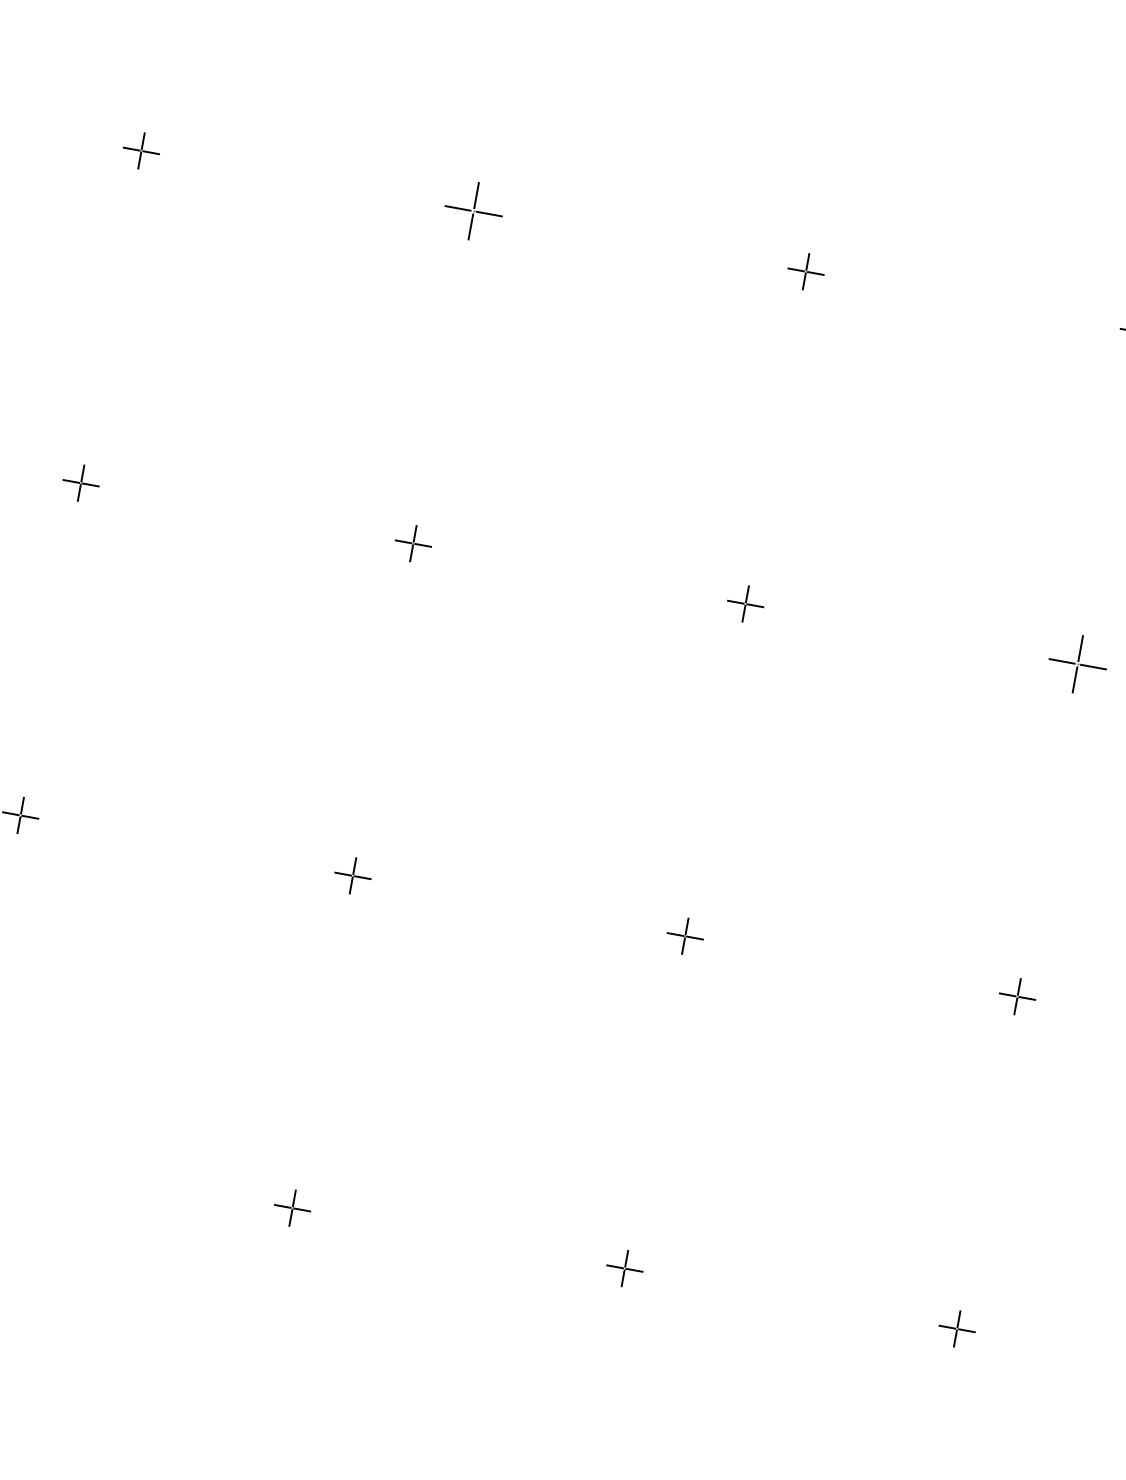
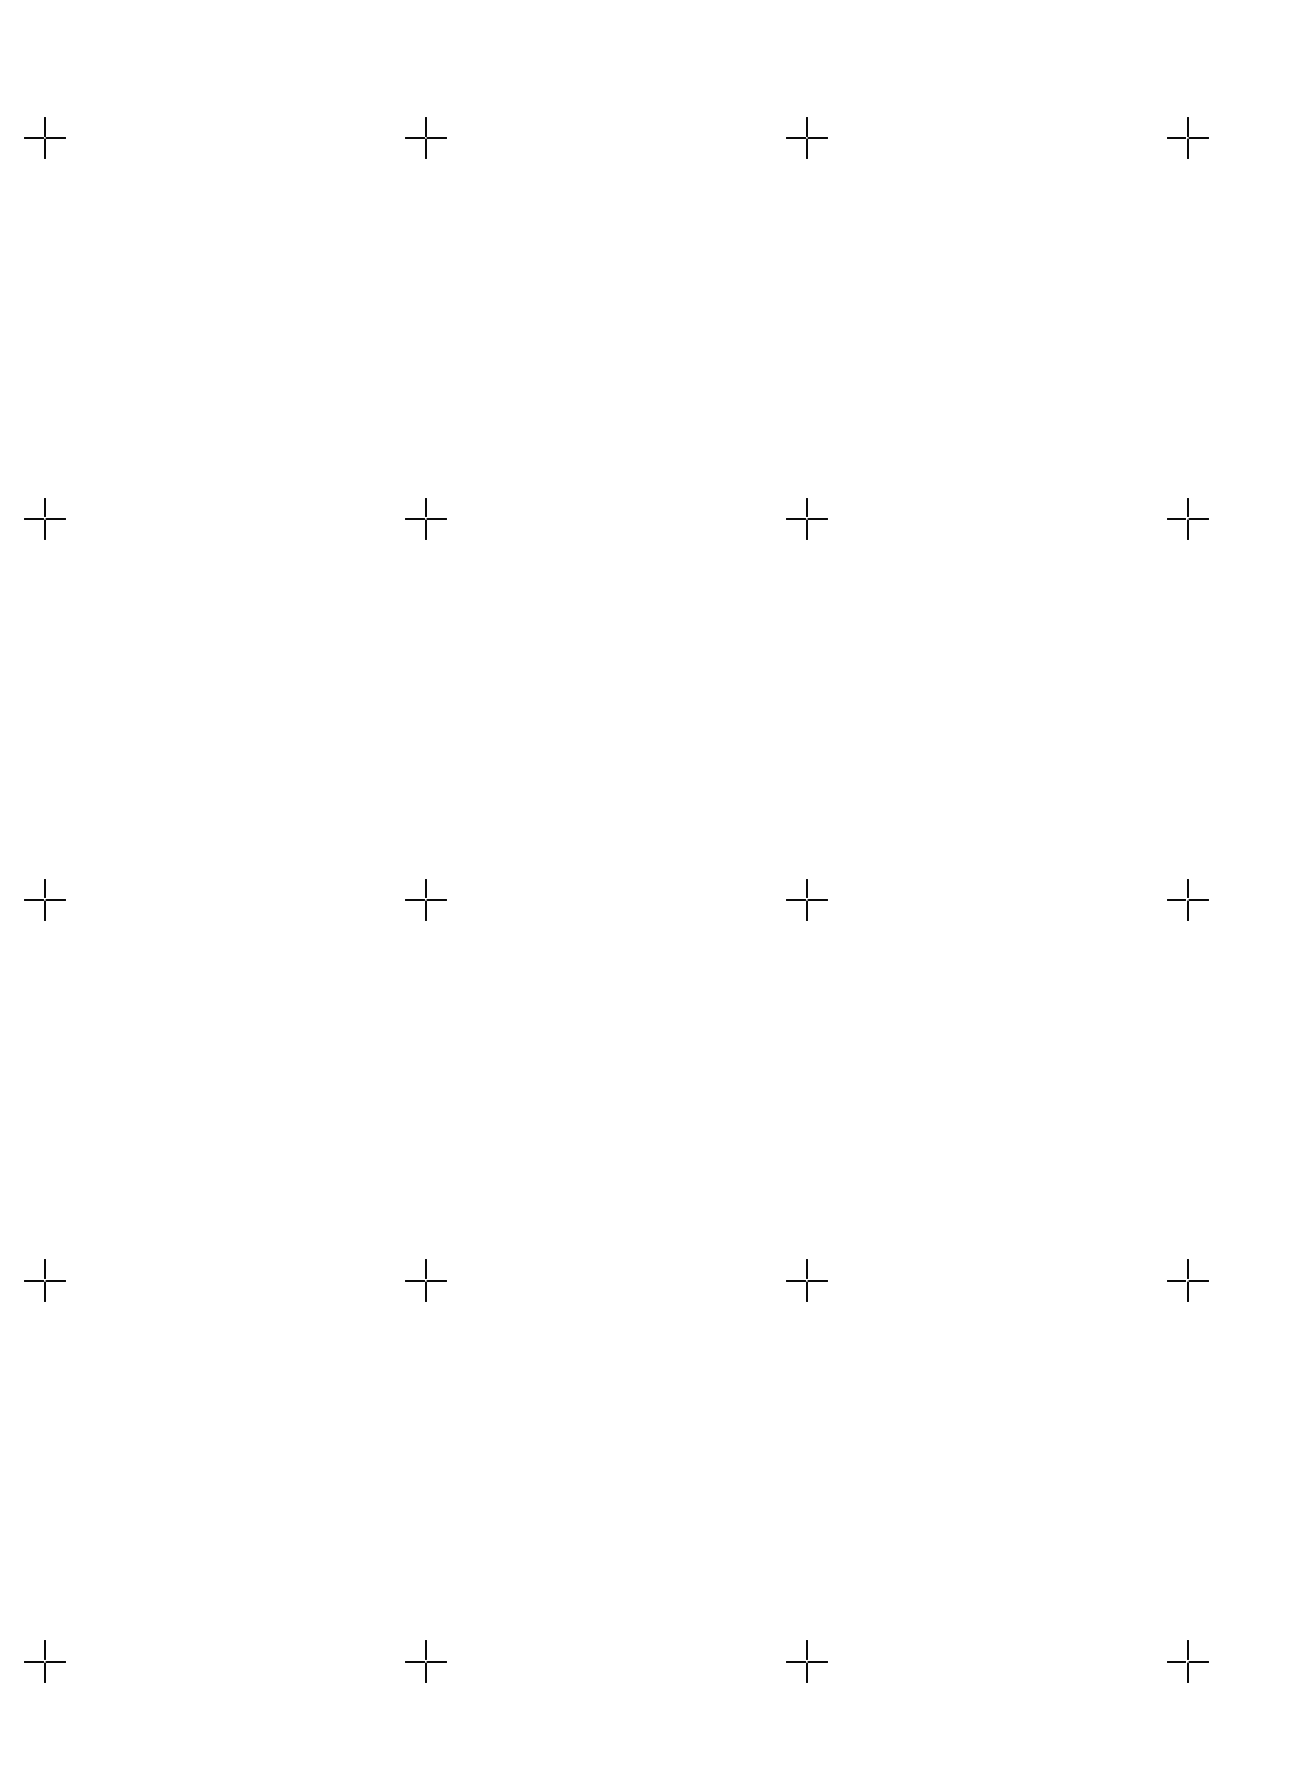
part: (473, 210) -> (425, 137), size x0.62
part: (1077, 664) -> (1187, 518), size x0.62

